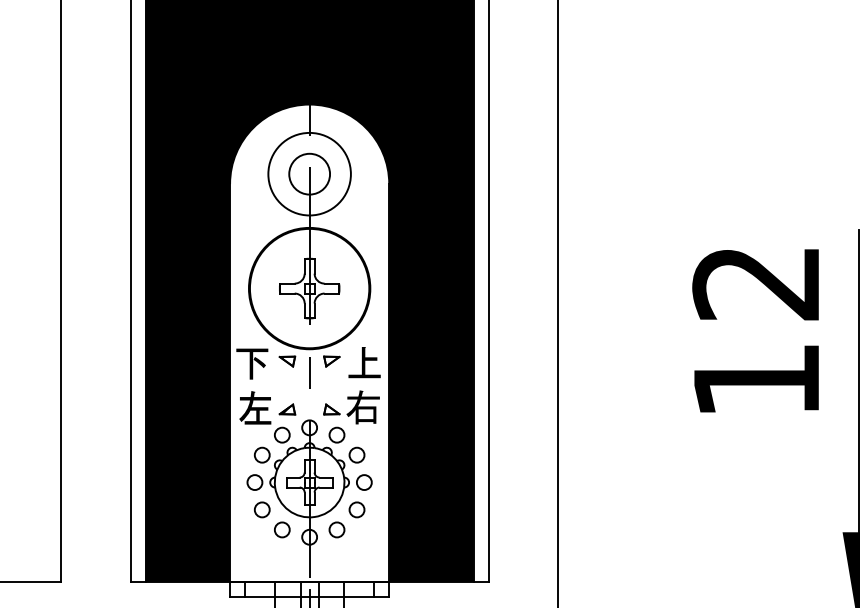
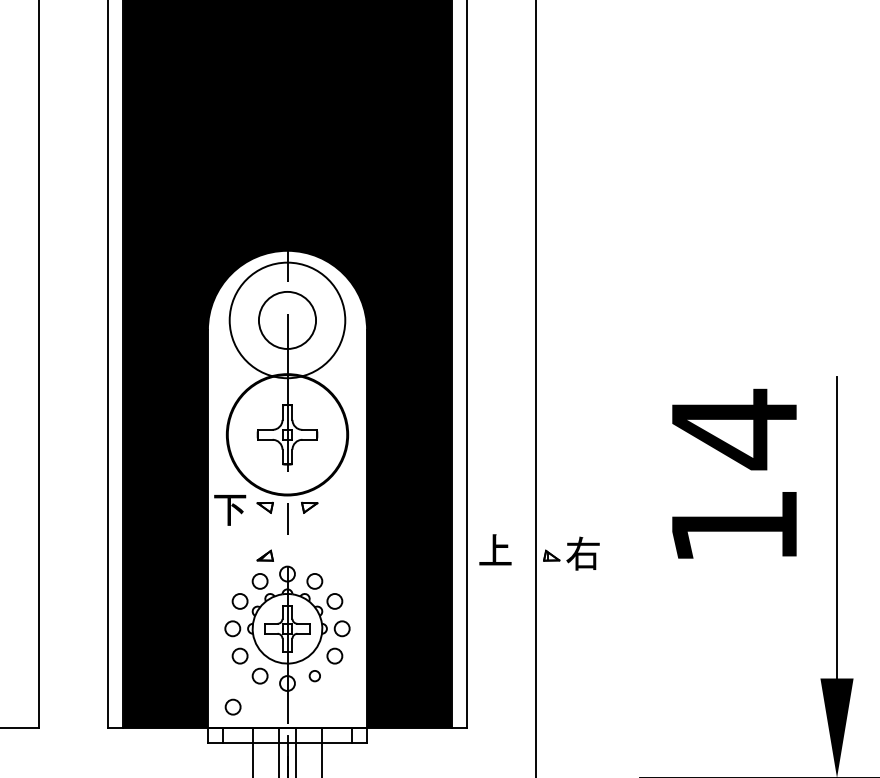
circle: (309, 174) -> (287, 320), size x1.4
circle: (309, 174) -> (287, 320), size x1.4
text: (755, 283) -> (733, 429), 12 -> 14
part: (364, 362) -> (495, 549), moved
fill: (255, 407) -> (233, 553), removed
part: (351, 407) -> (571, 553), moved
circle: (336, 529) -> (314, 675), size x0.7
circle: (254, 560) -> (232, 706), added

